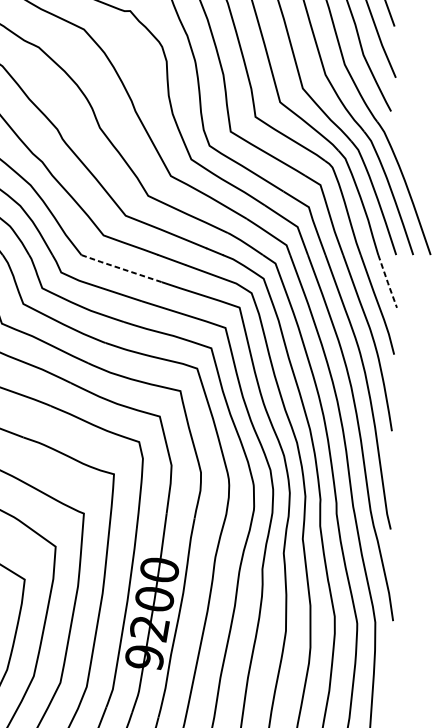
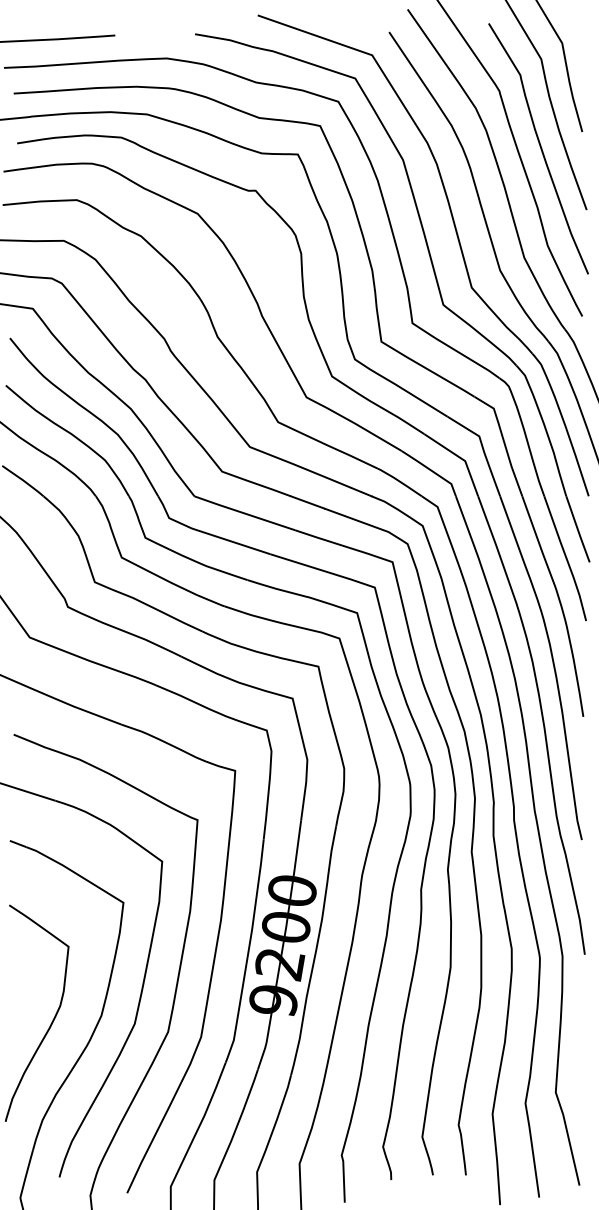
line: (120, 268) -> (243, 513), dashed -> solid
line: (388, 282) -> (578, 530), dashed -> solid

